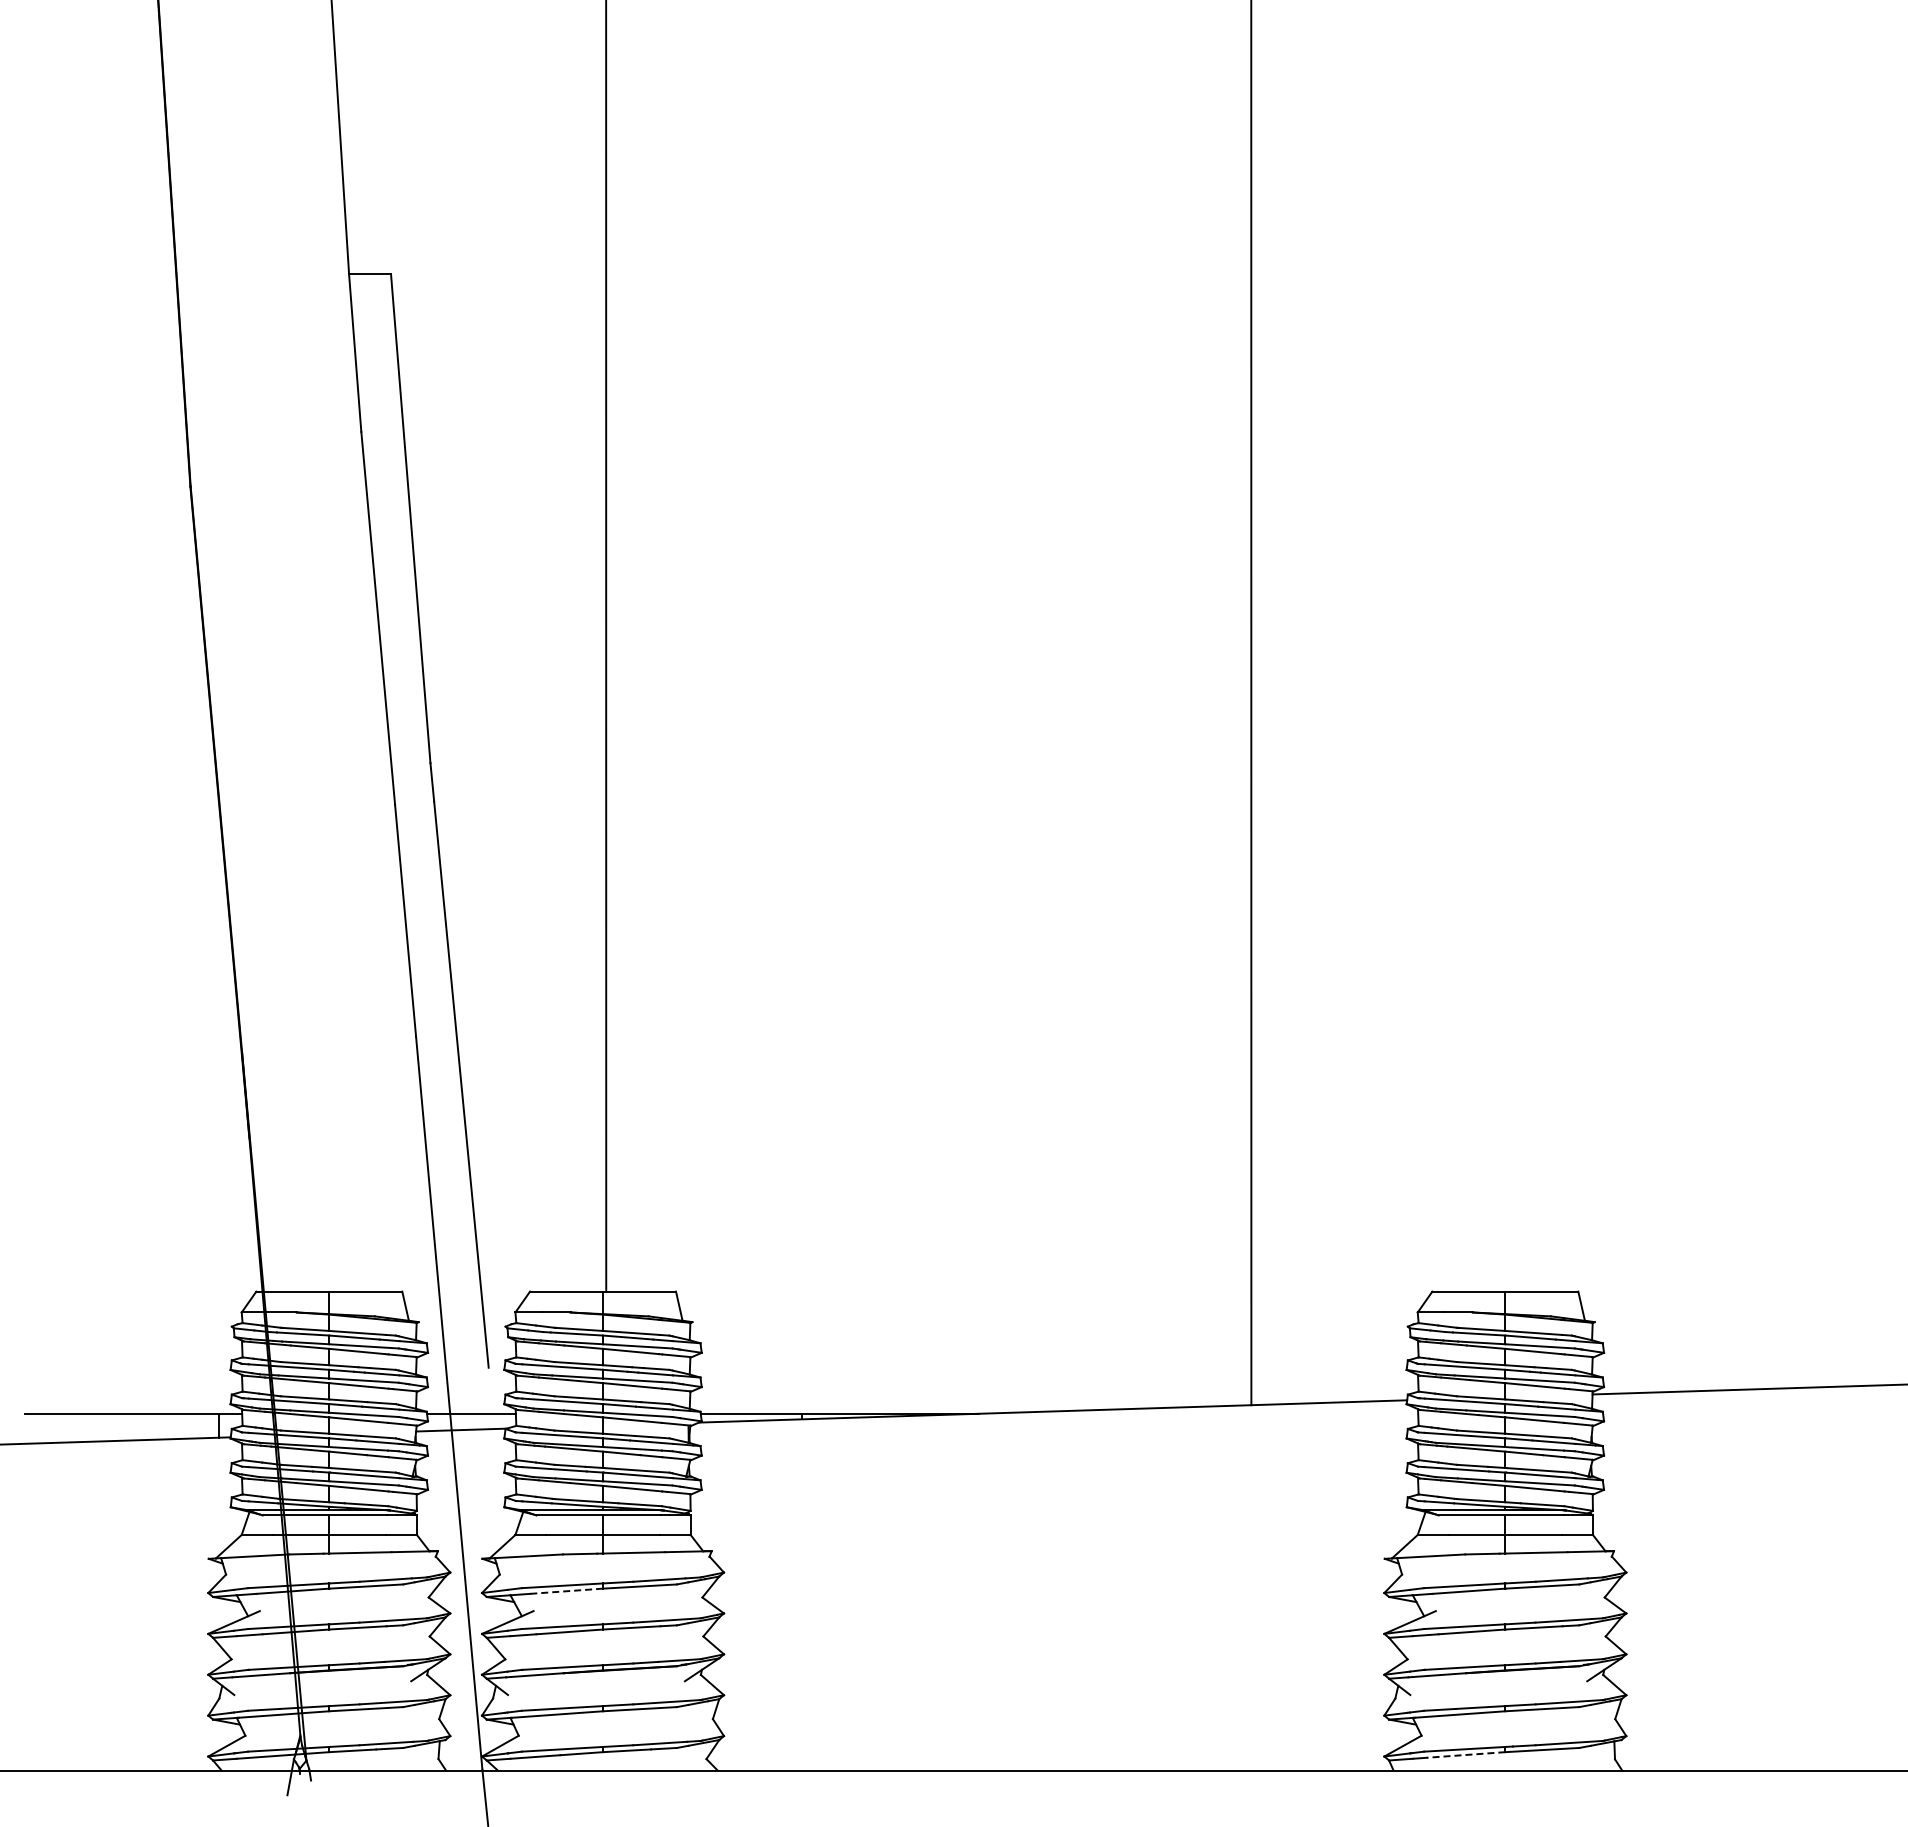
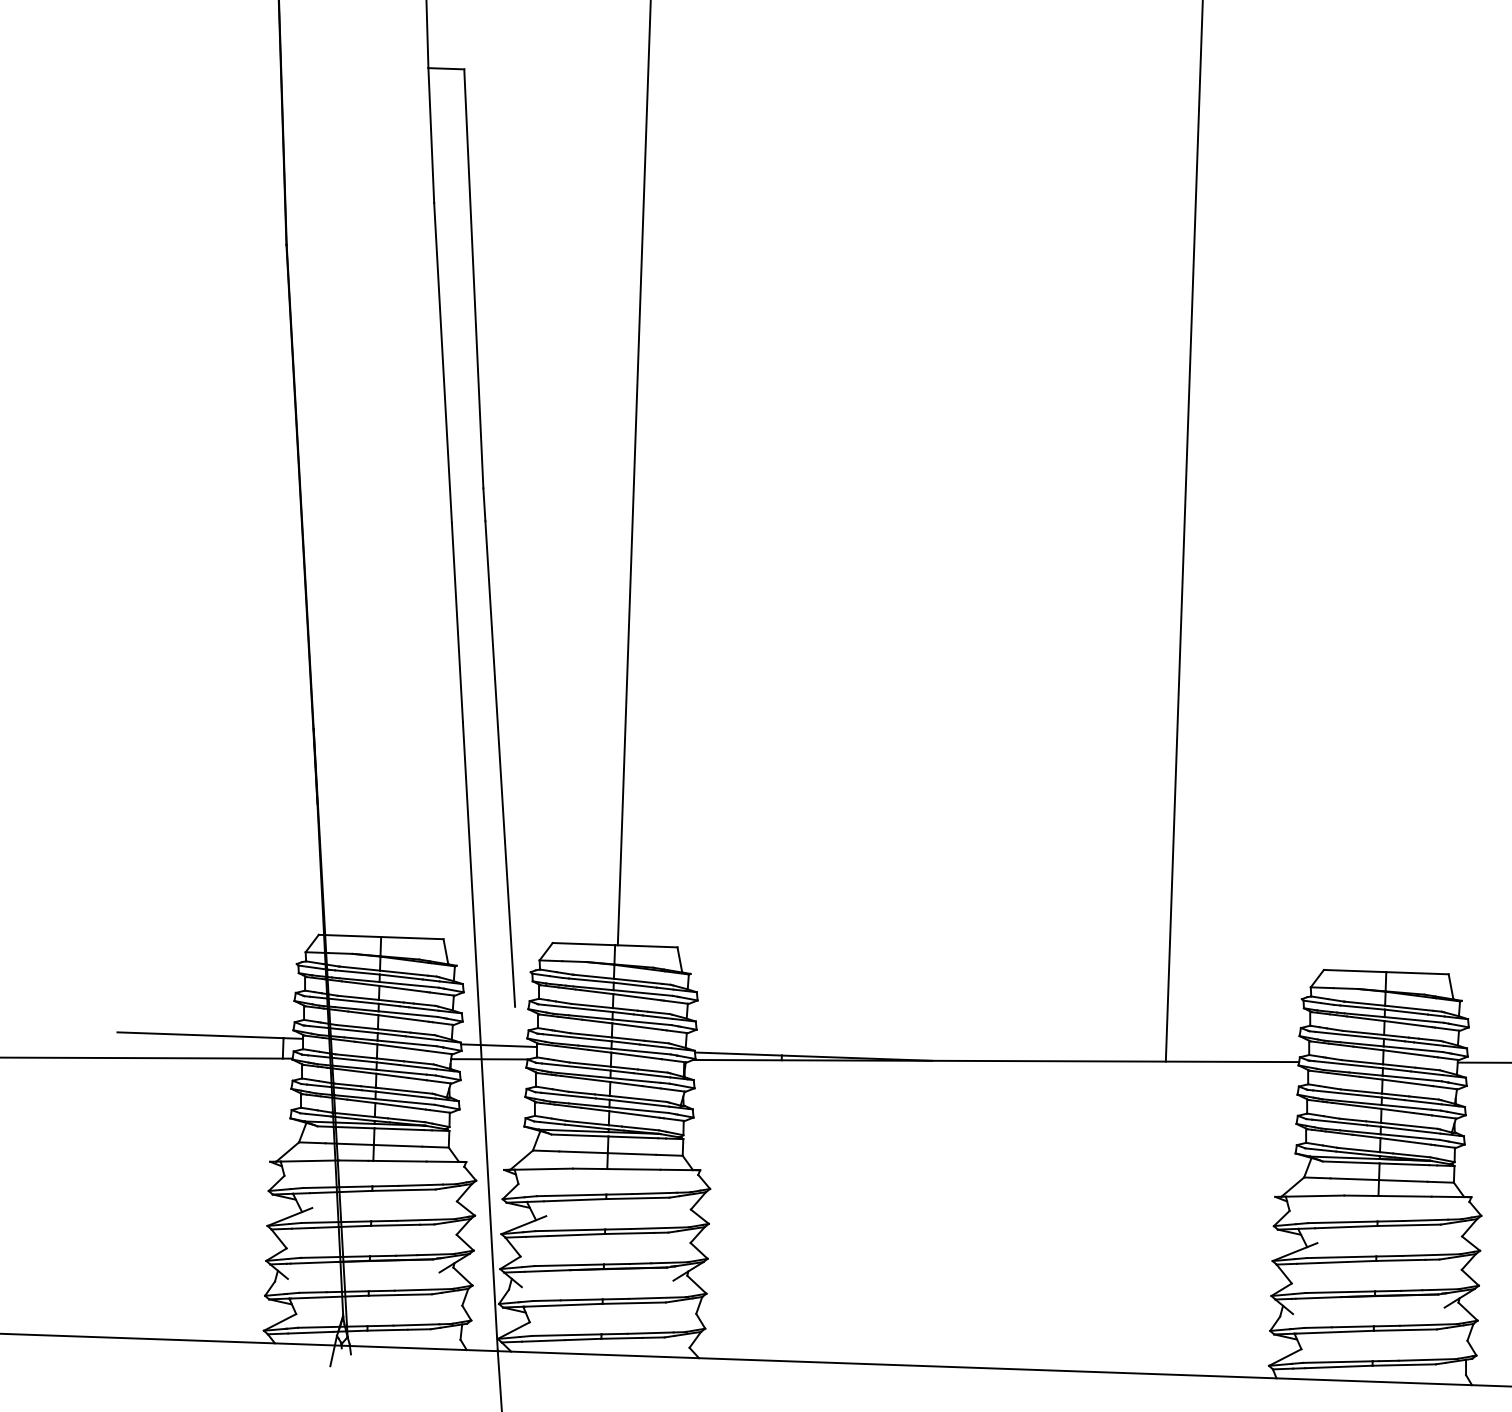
line: (567, 1591) -> (575, 1200), dashed -> solid
line: (1465, 1755) -> (1338, 1367), dashed -> solid

